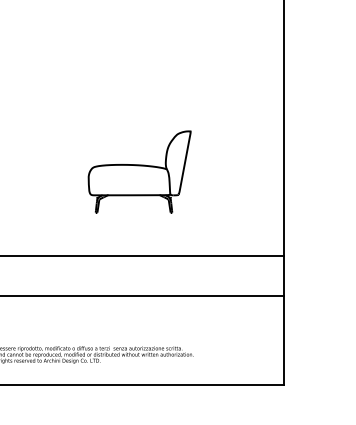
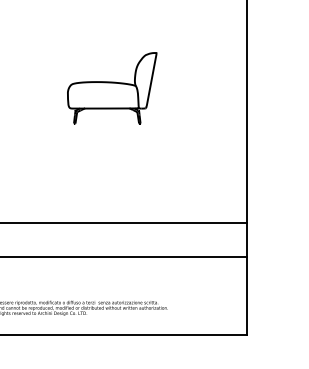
part: (140, 172) -> (112, 88), moved

